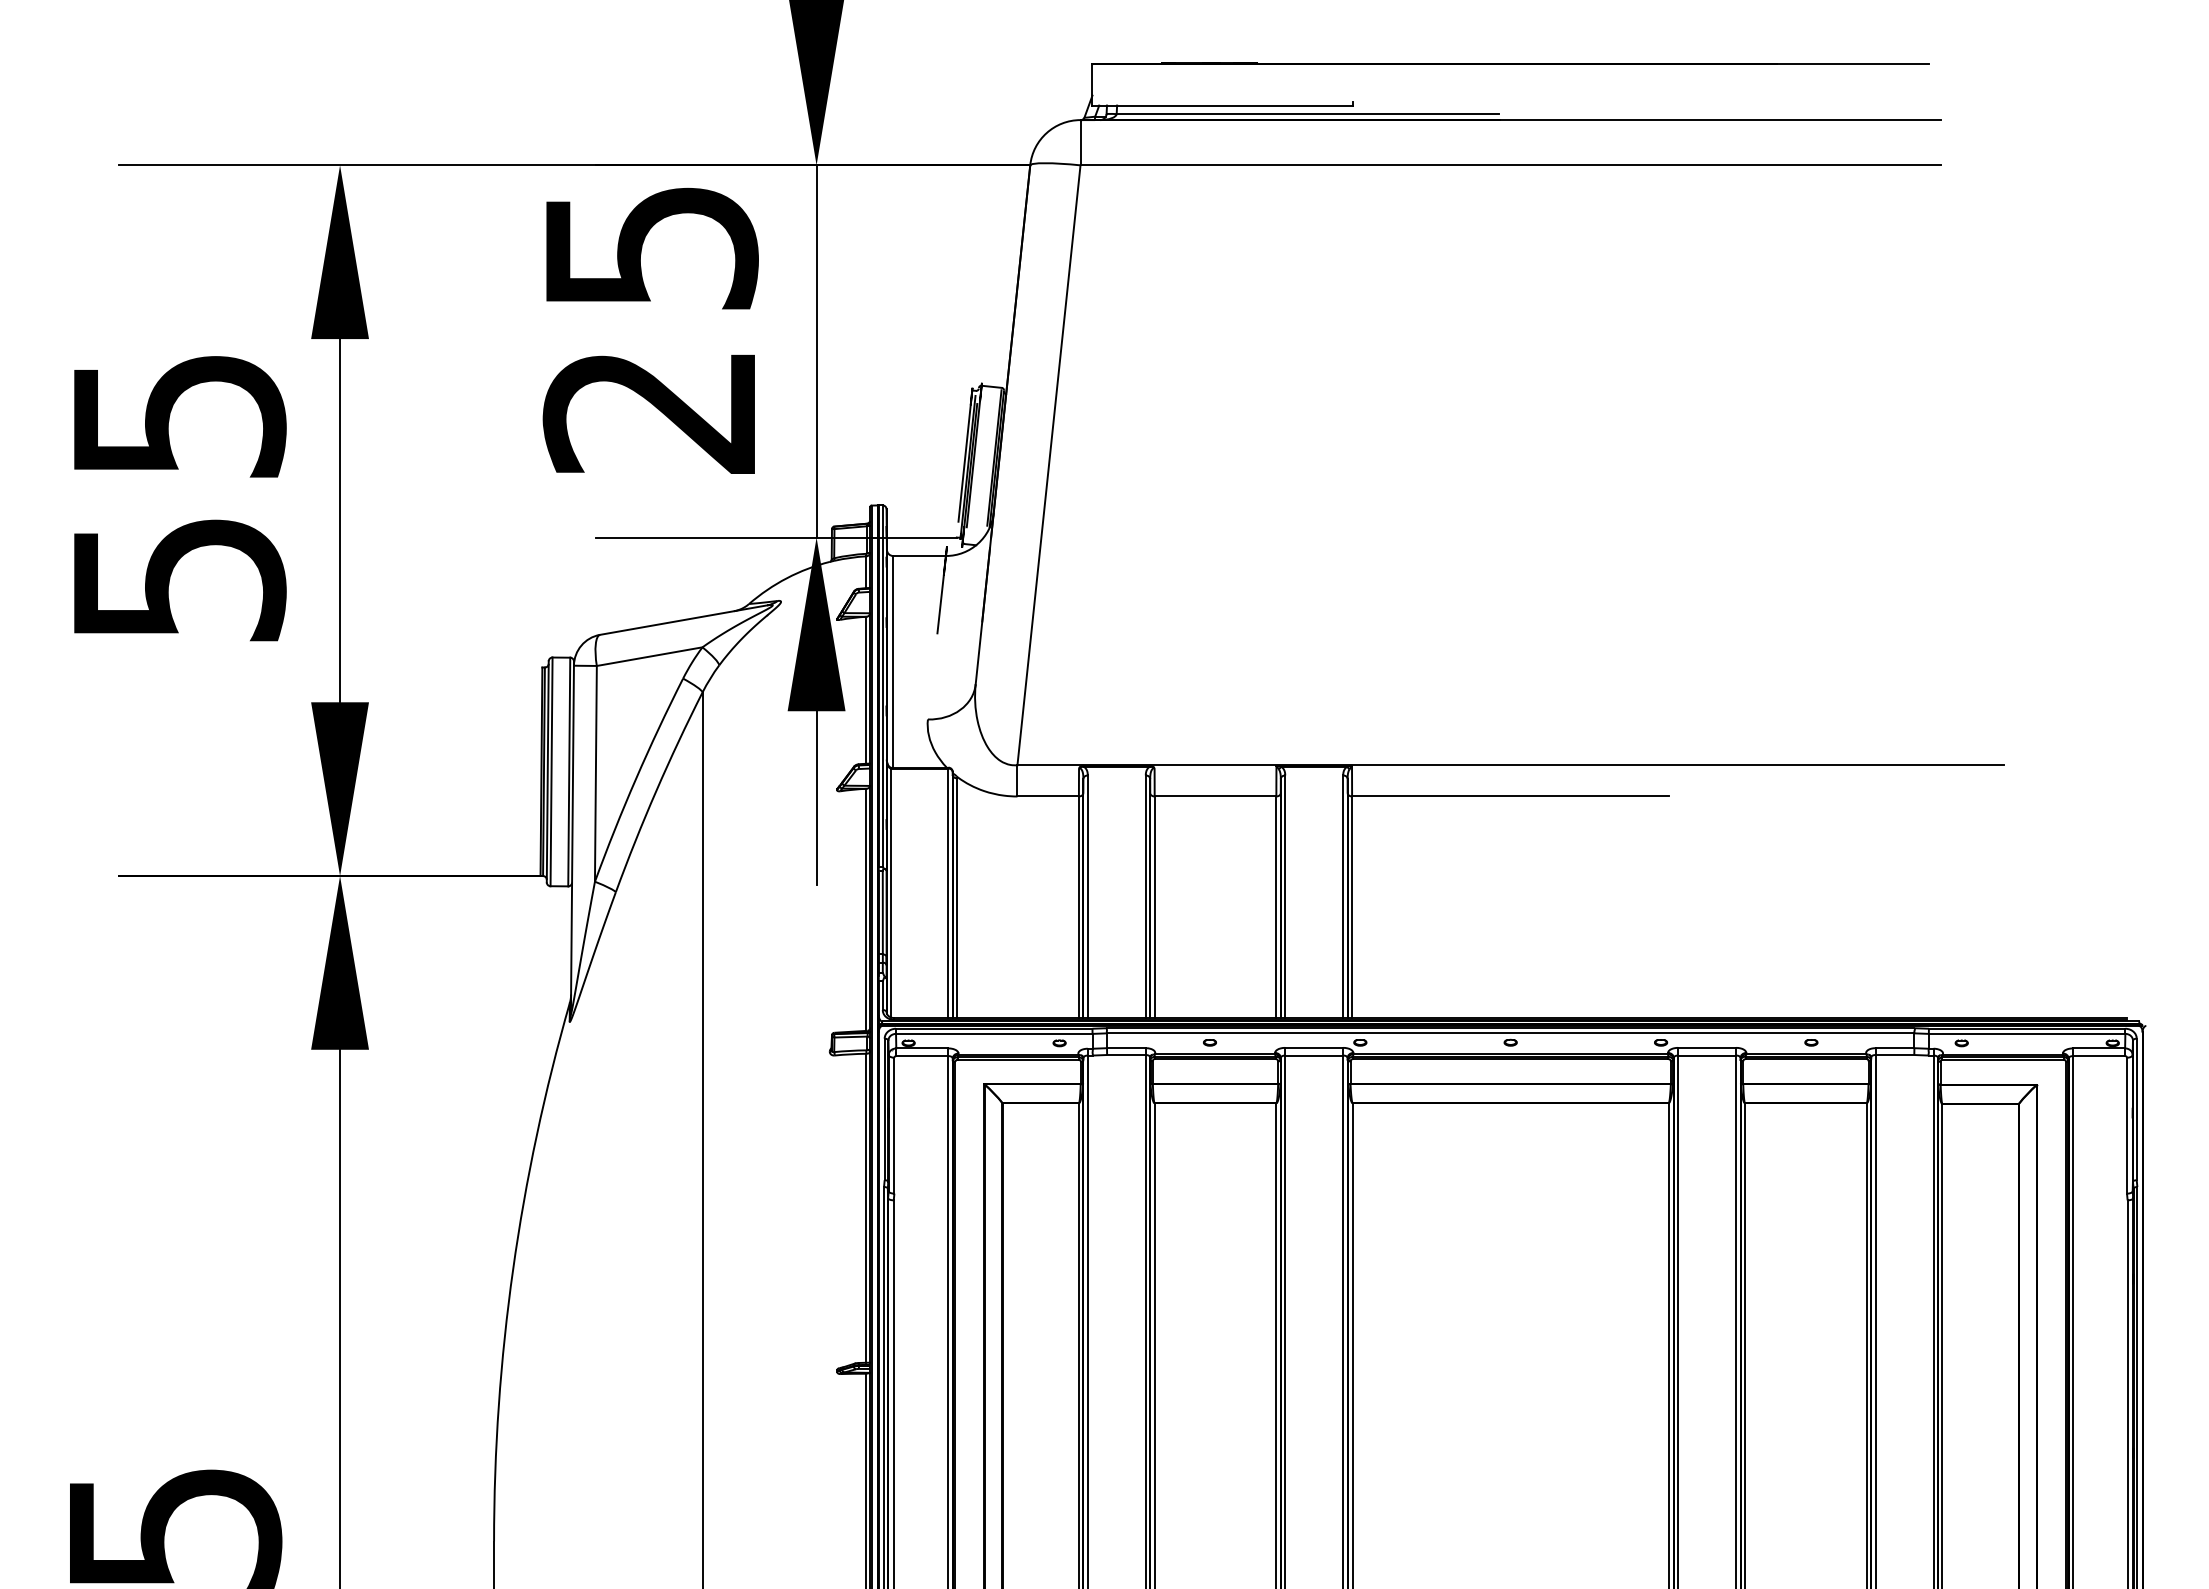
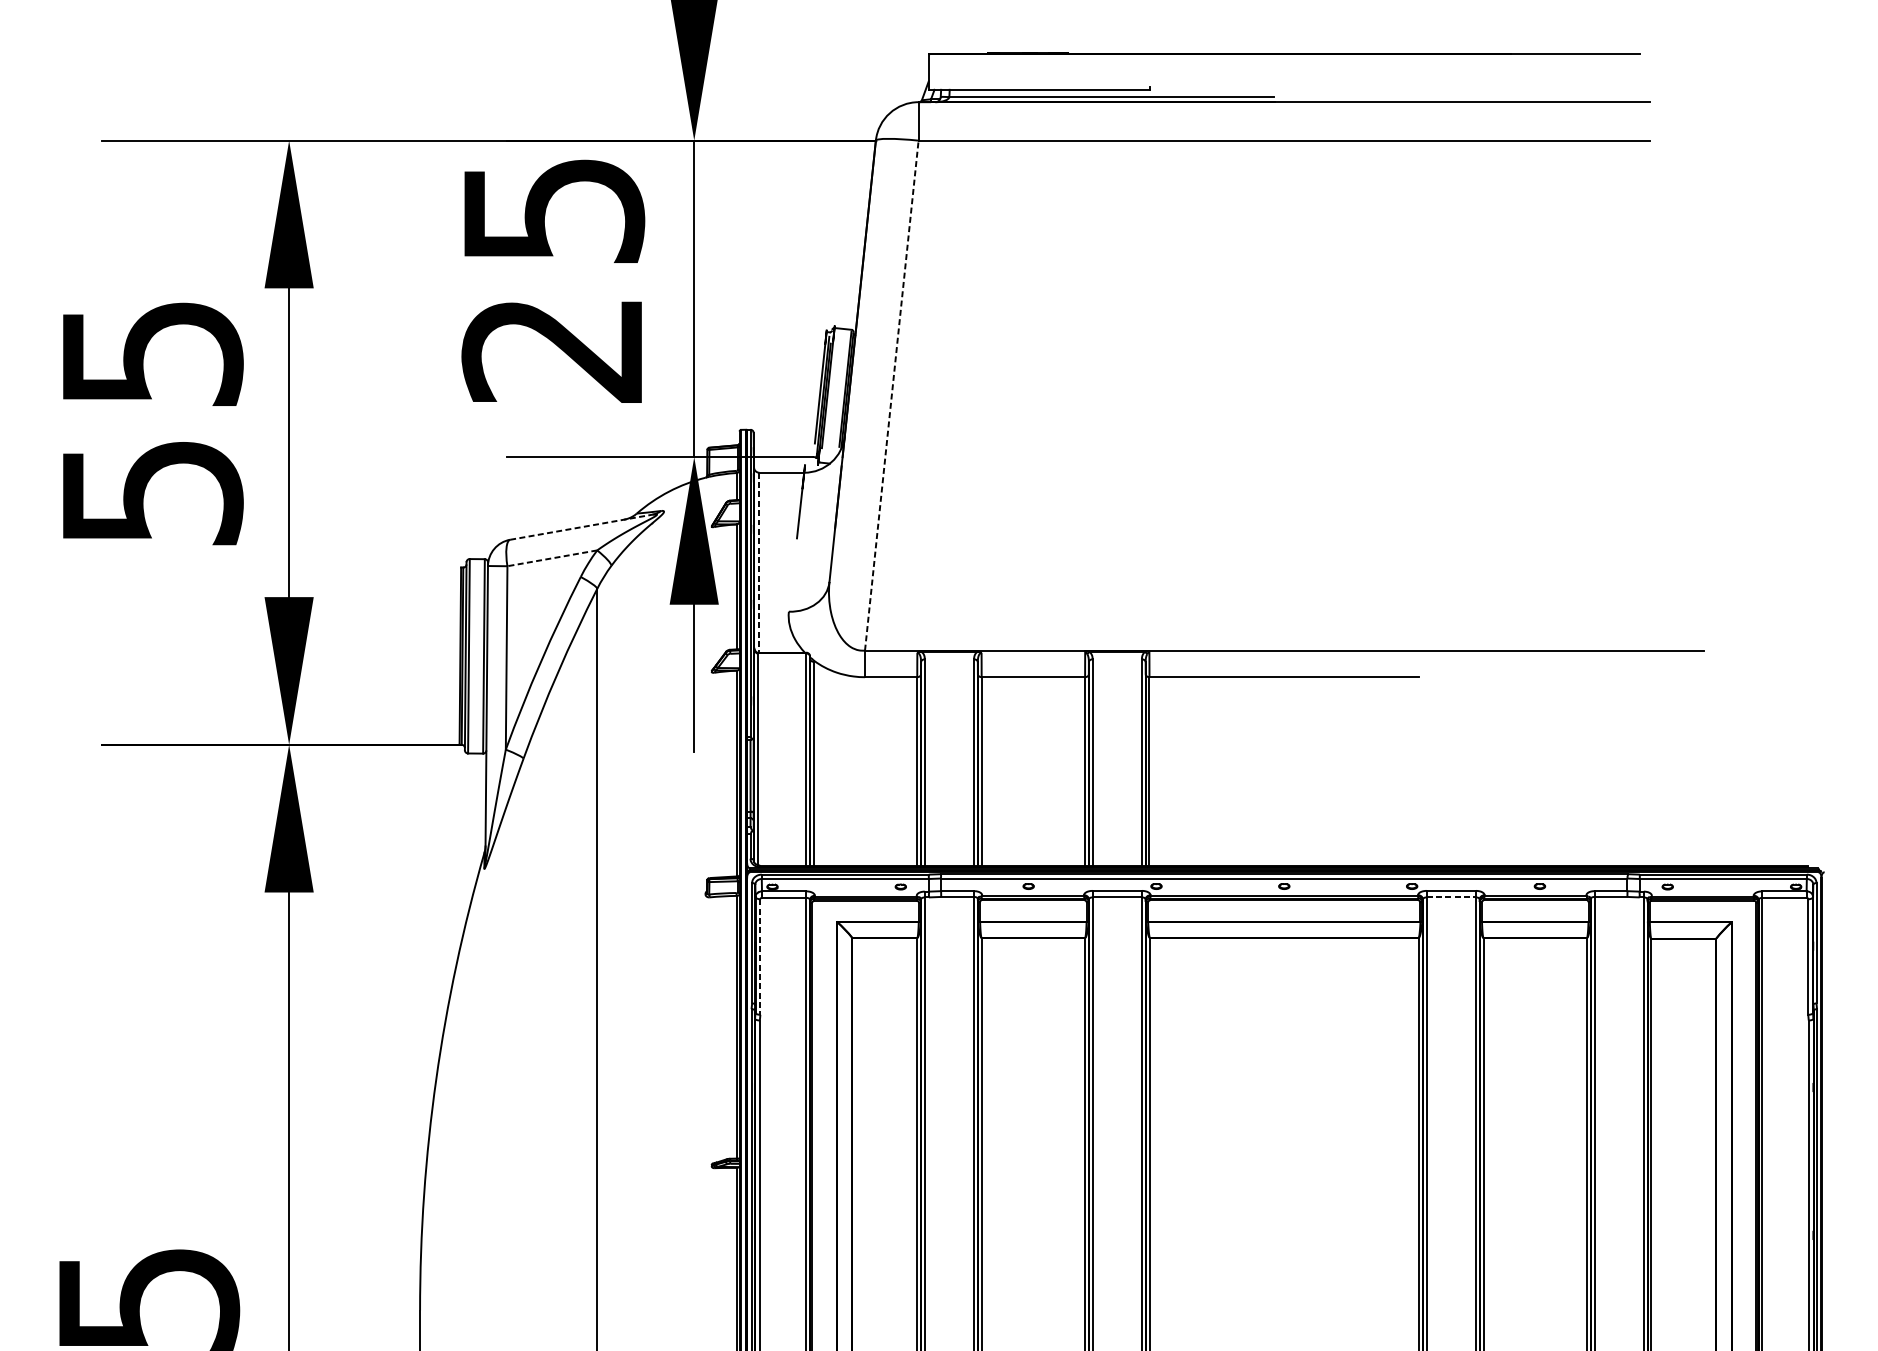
line: (1048, 465) -> (891, 395), solid -> dashed
line: (683, 620) -> (581, 527), solid -> dashed
line: (649, 656) -> (552, 558), solid -> dashed
line: (893, 661) -> (759, 562), solid -> dashed
line: (1707, 1055) -> (1451, 897), solid -> dashed
line: (894, 1125) -> (760, 956), solid -> dashed

